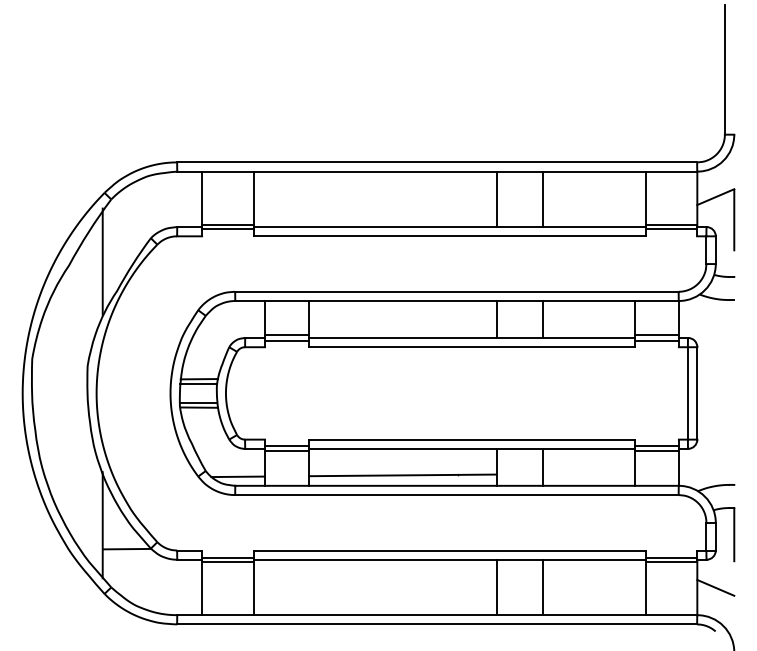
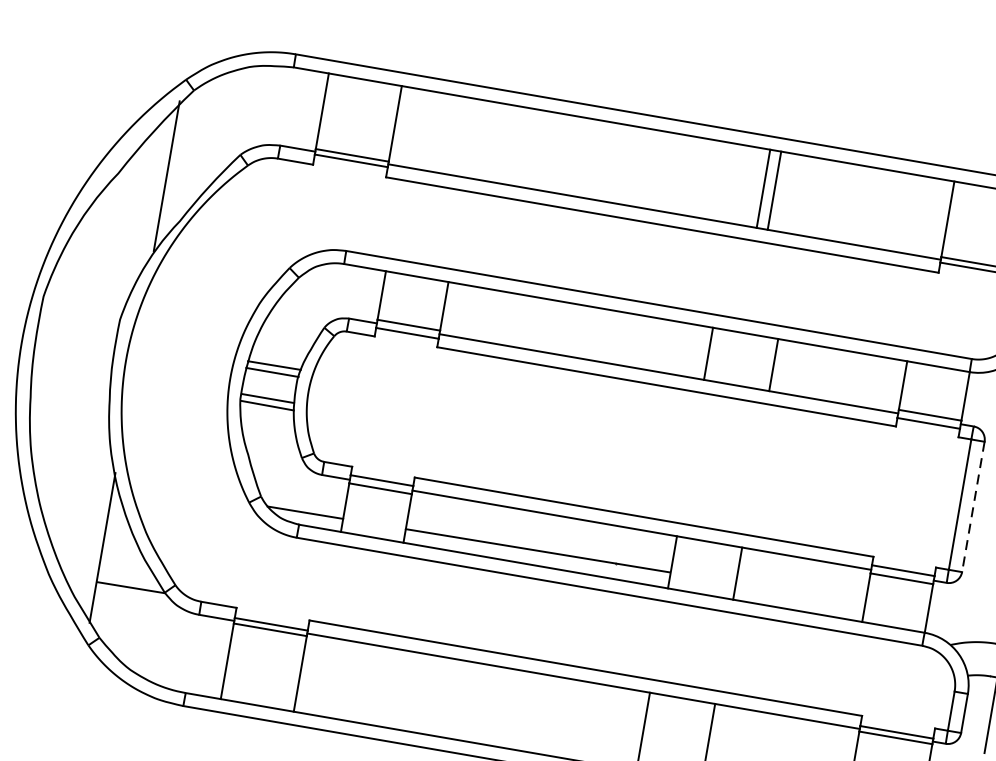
line: (496, 199) -> (774, 190), moved
line: (543, 199) -> (764, 189), moved
line: (697, 393) -> (973, 507), solid -> dashed

